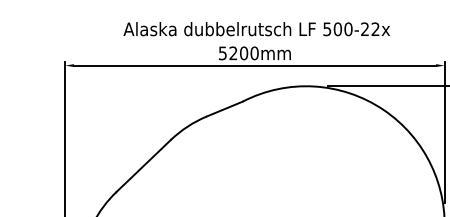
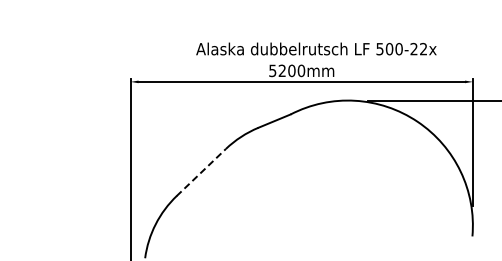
text: (256, 28) -> (316, 48), moved
line: (143, 166) -> (201, 172), solid -> dashed

